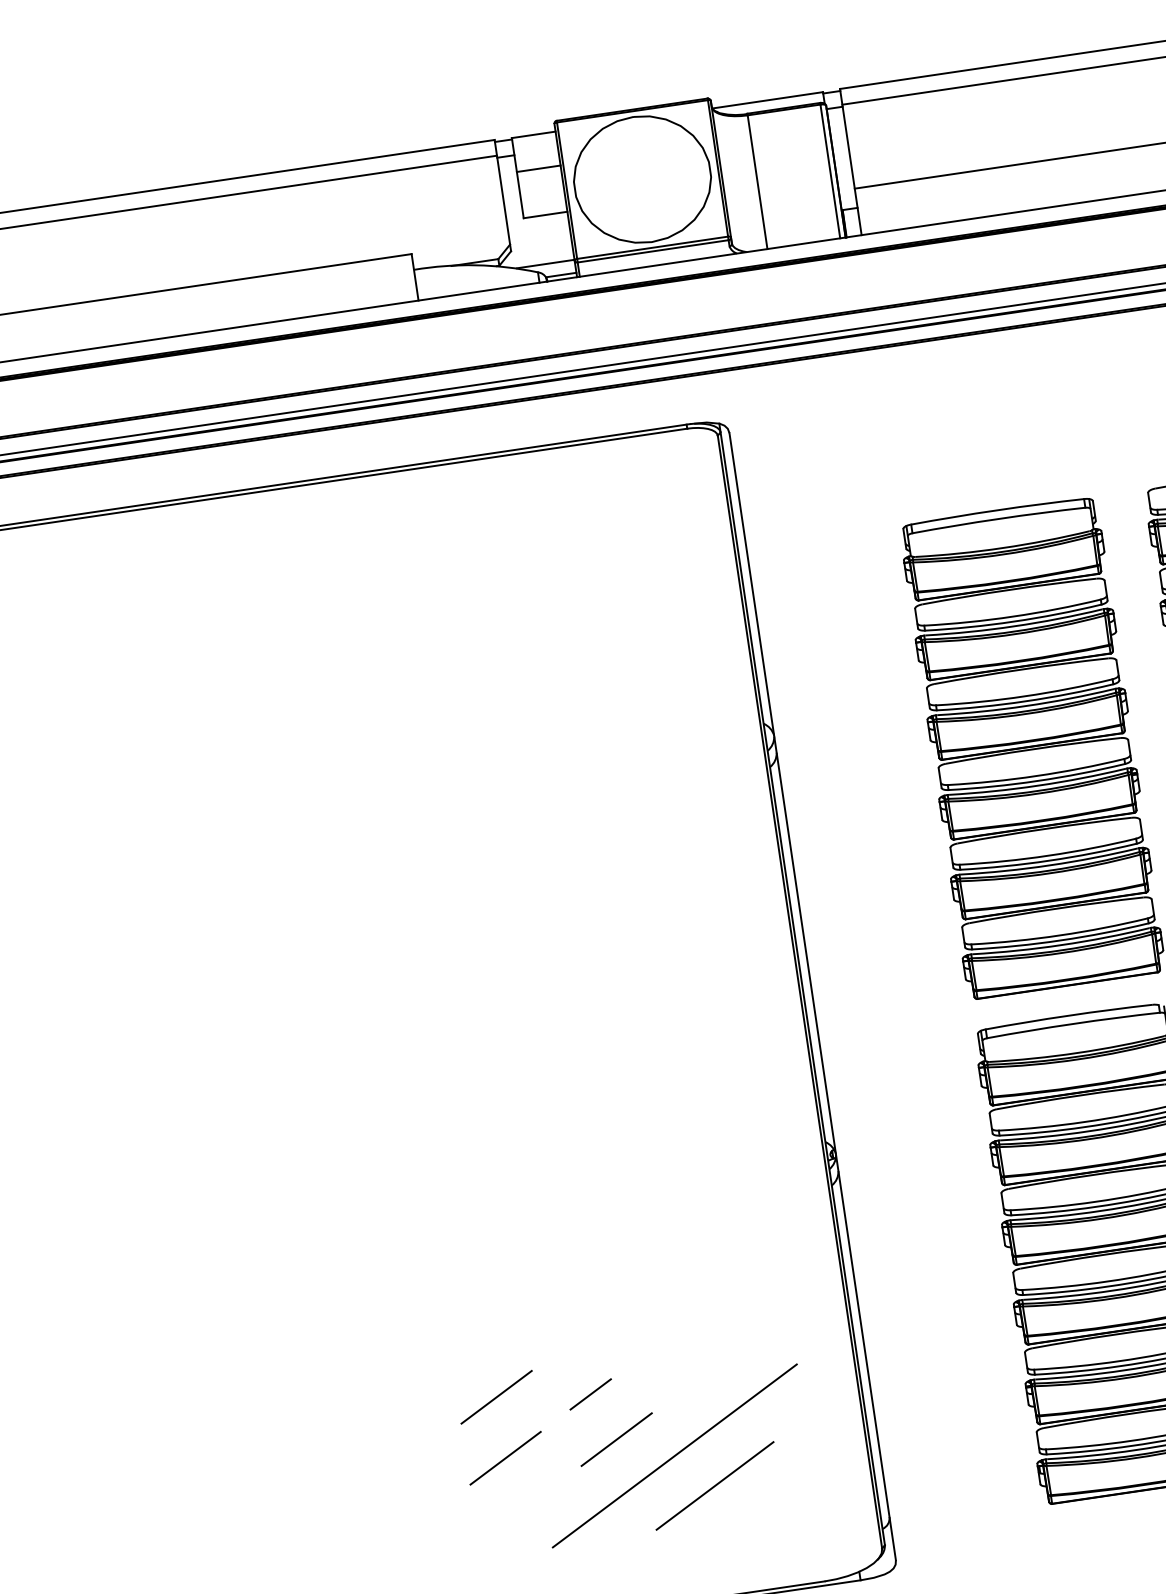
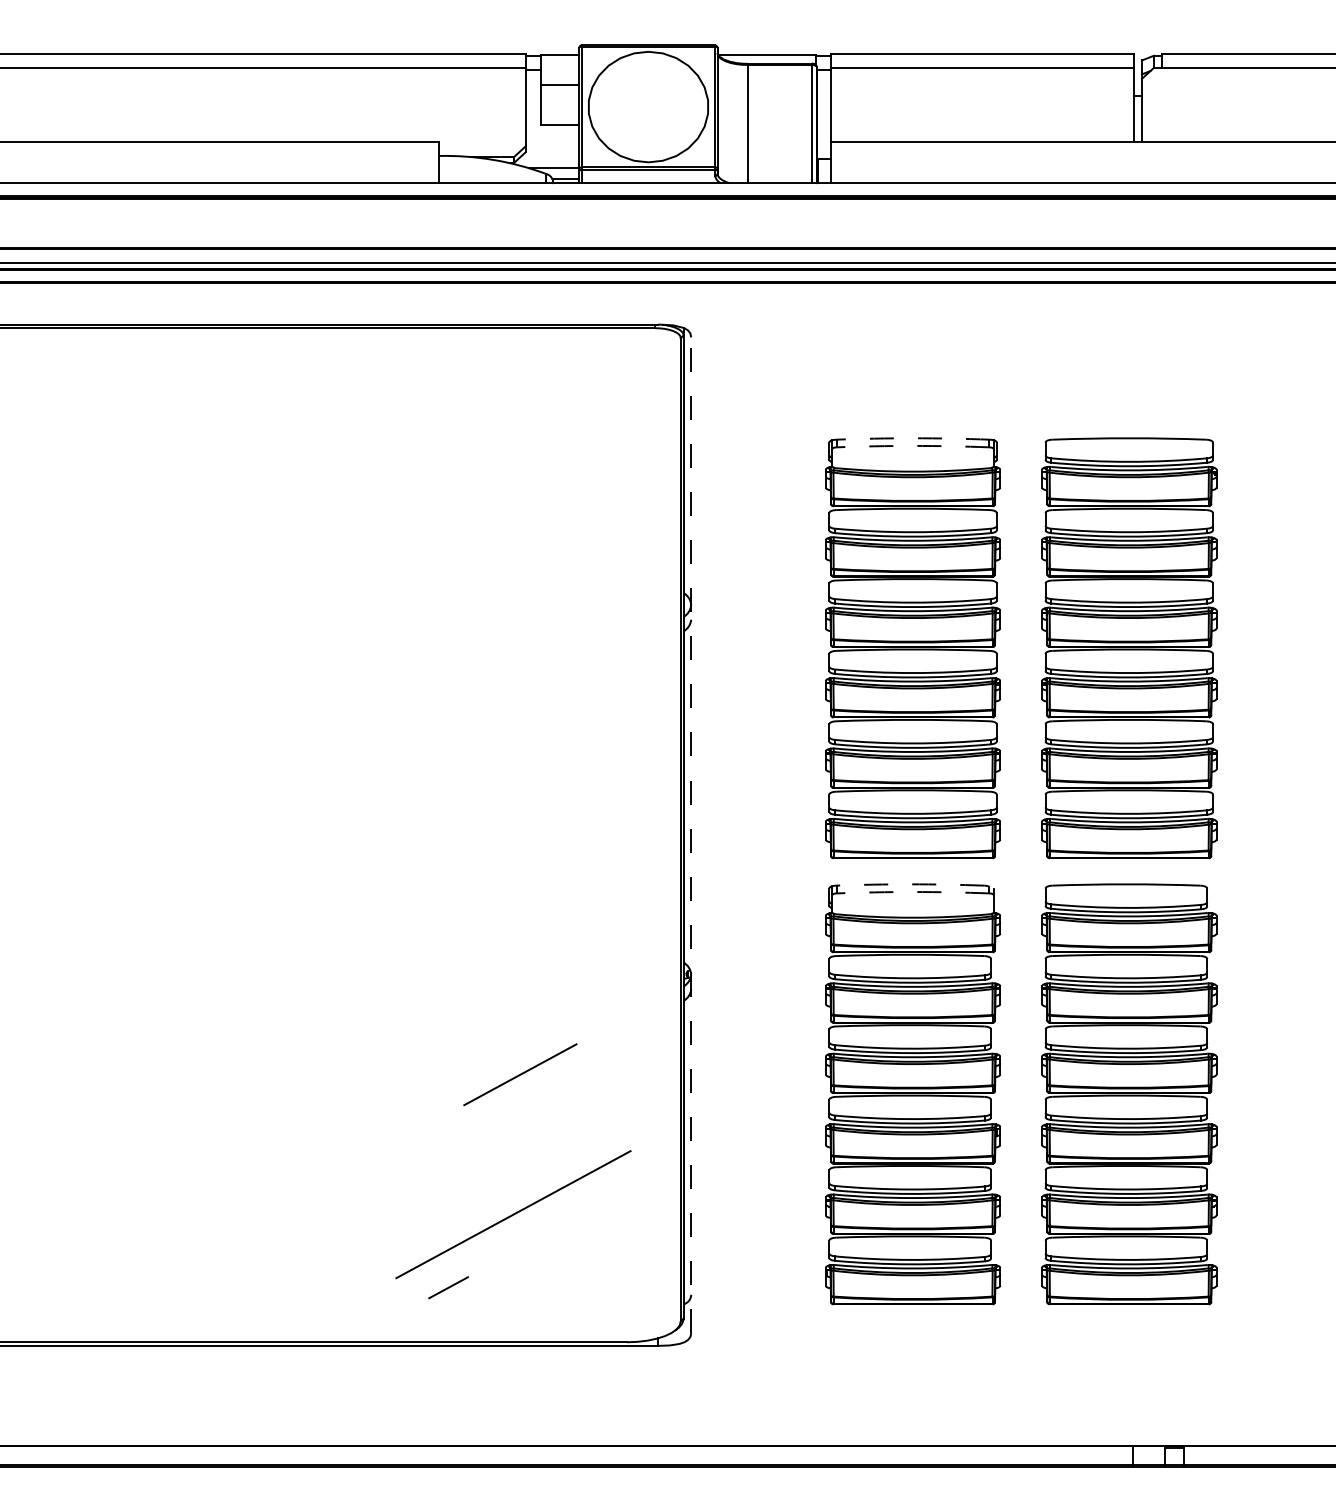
arc: (997, 510) -> (913, 438), solid -> dashed
arc: (999, 518) -> (913, 445), solid -> dashed
line: (813, 996) -> (691, 835), solid -> dashed
arc: (1069, 1015) -> (910, 884), solid -> dashed
arc: (1073, 1024) -> (913, 892), solid -> dashed
line: (590, 1394) -> (448, 1287), moved
line: (496, 1396) -> (366, 1140), removed
line: (615, 1439) -> (464, 1192), removed
line: (505, 1457) -> (366, 1194), removed
line: (715, 1485) -> (520, 1074), moved

